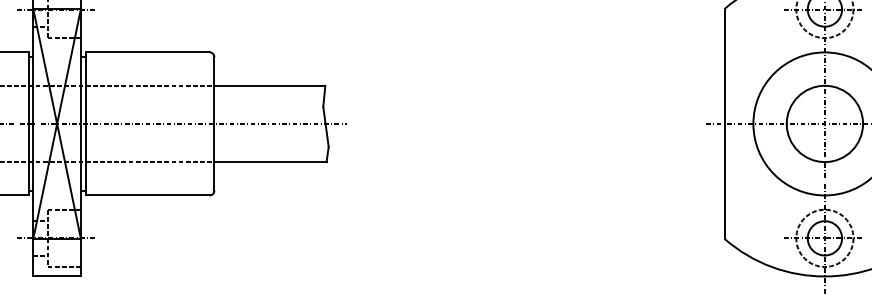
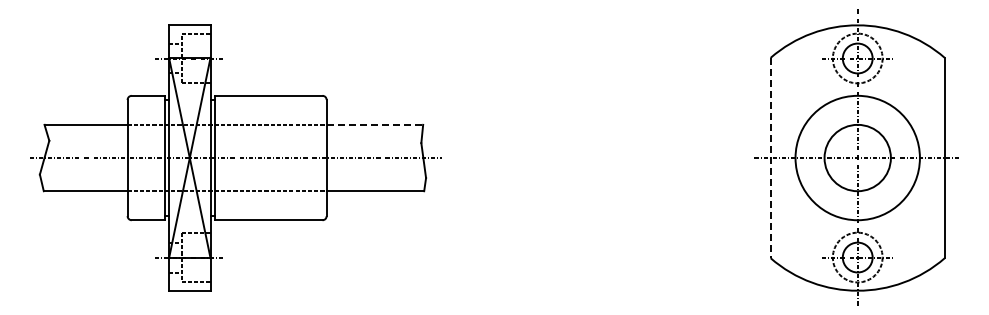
line: (270, 85) -> (375, 124), solid -> dashed
line: (724, 124) -> (770, 158), solid -> dashed

